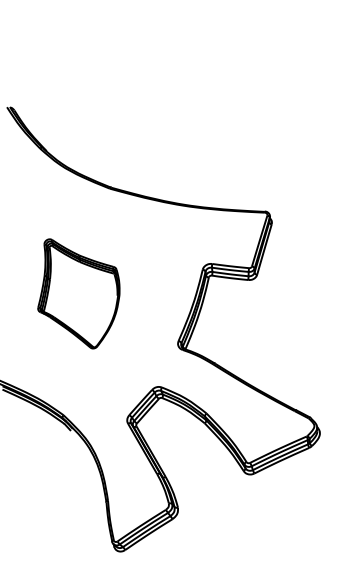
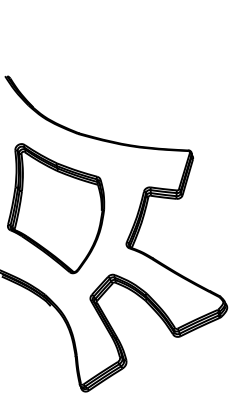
part: (78, 293) -> (55, 208), size x1.67

